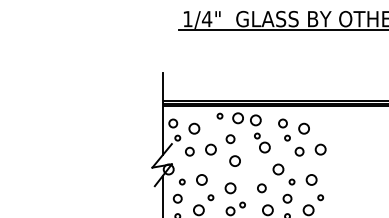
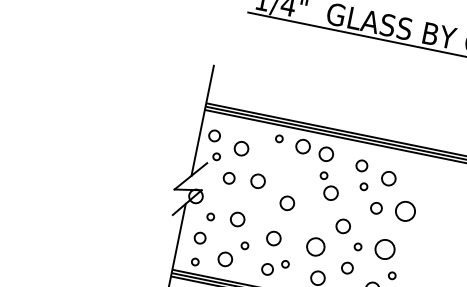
circle: (230, 139) -> (287, 173), removed
circle: (320, 149) -> (405, 211), size x1.4
circle: (311, 179) -> (384, 248), size x1.4
circle: (261, 188) -> (315, 247), size x1.6

